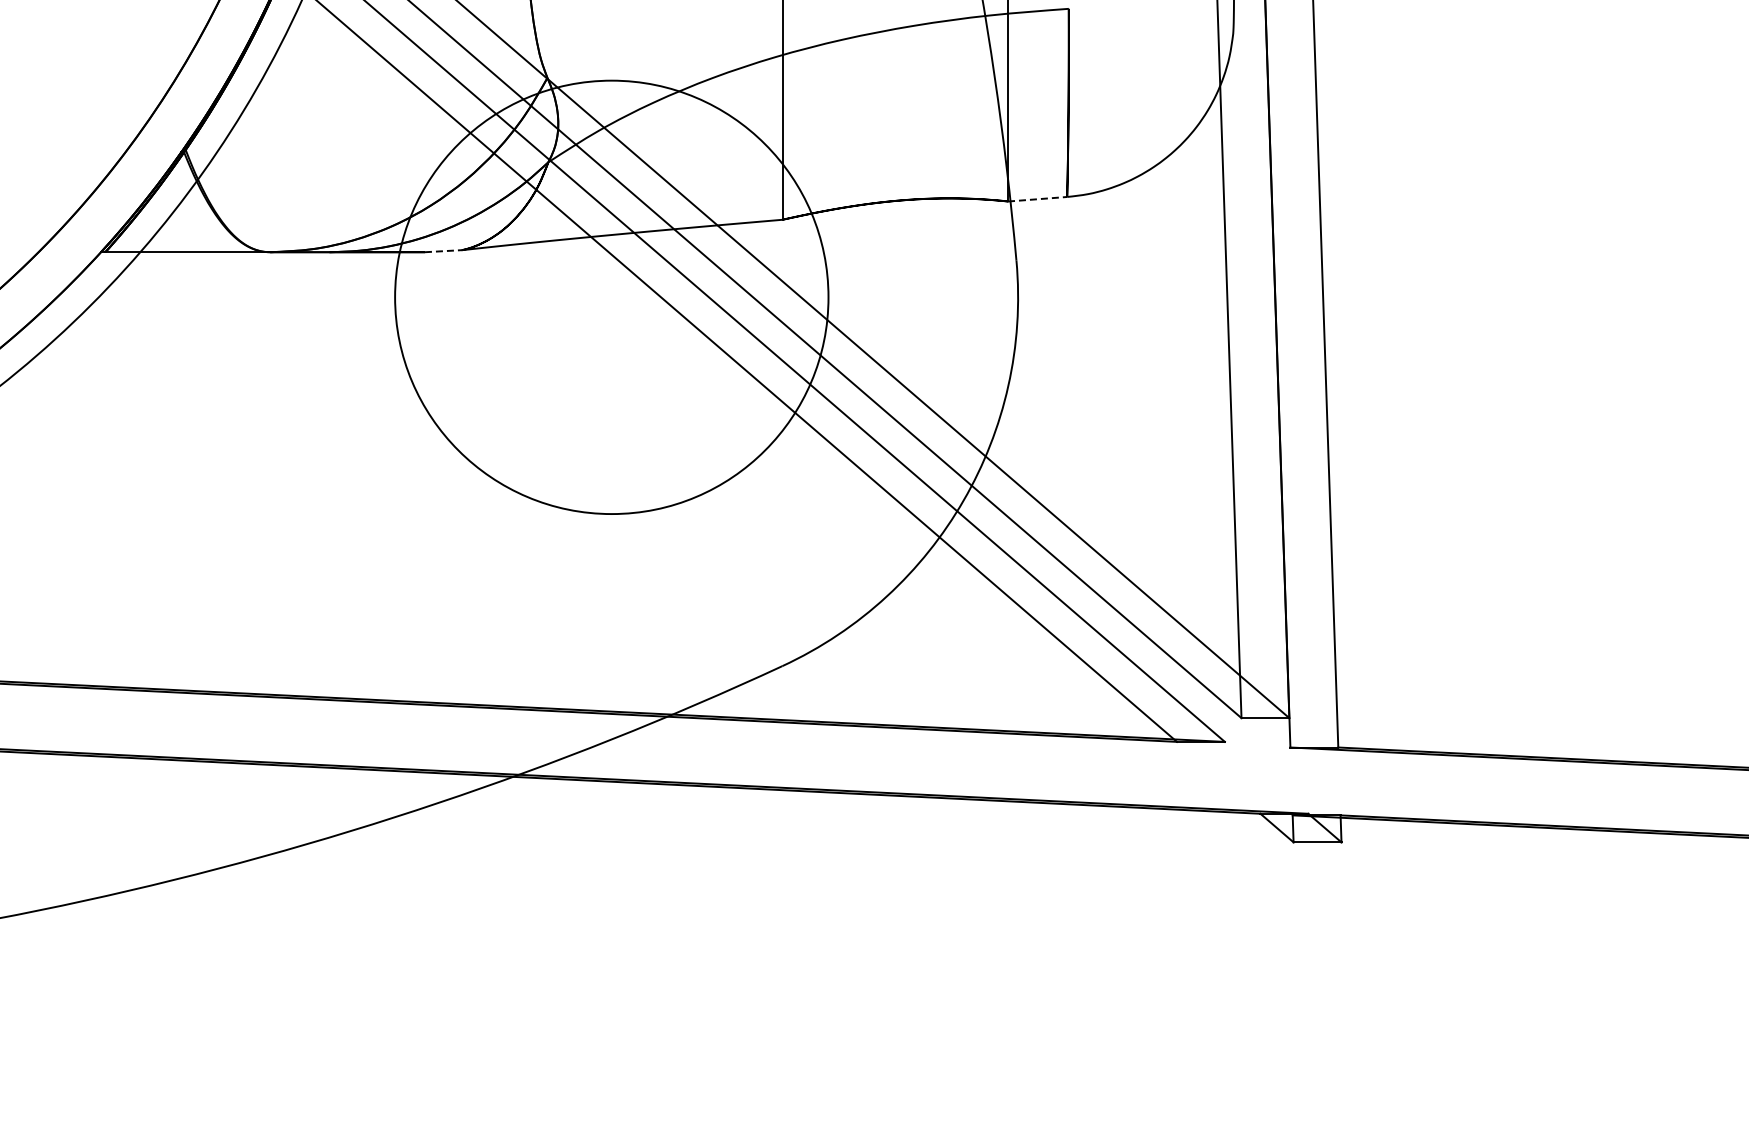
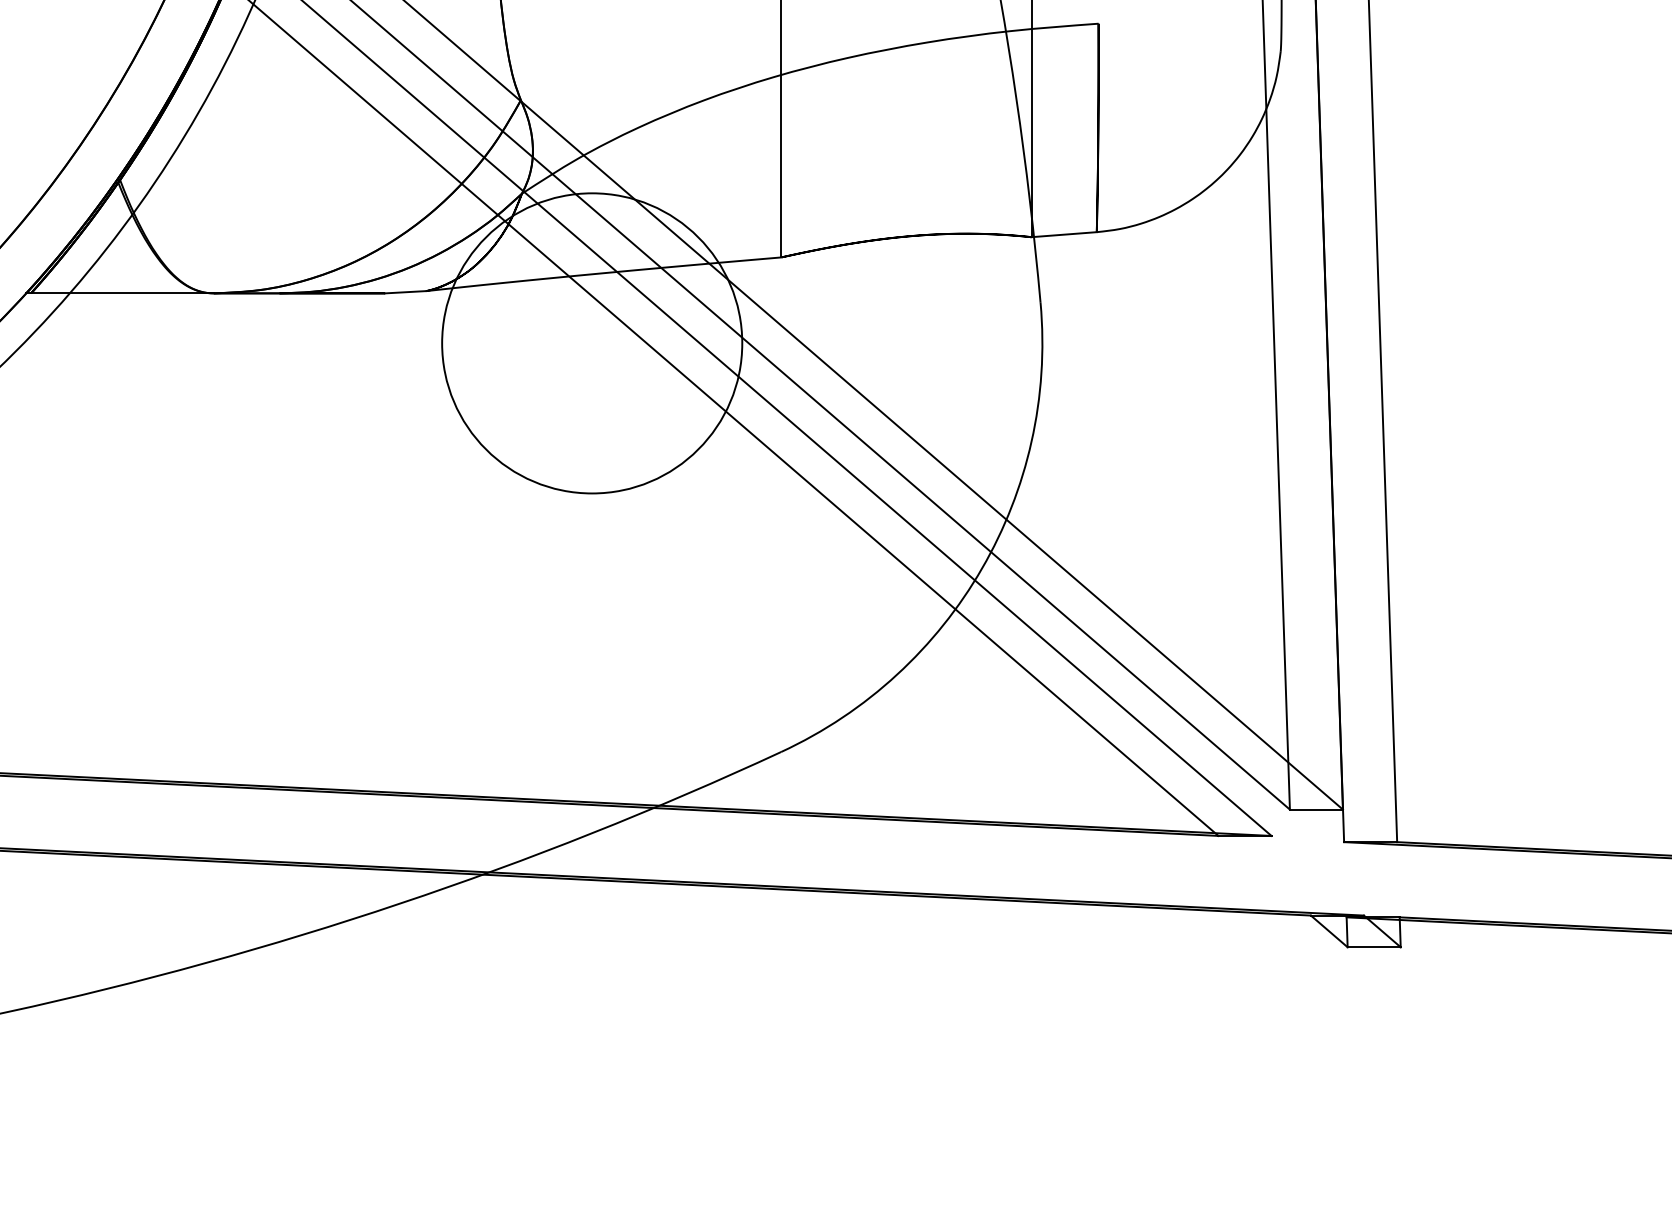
line: (1037, 199) -> (1063, 234), dashed -> solid
line: (443, 251) -> (405, 292), dashed -> solid
circle: (611, 296) -> (591, 342), size x0.62

